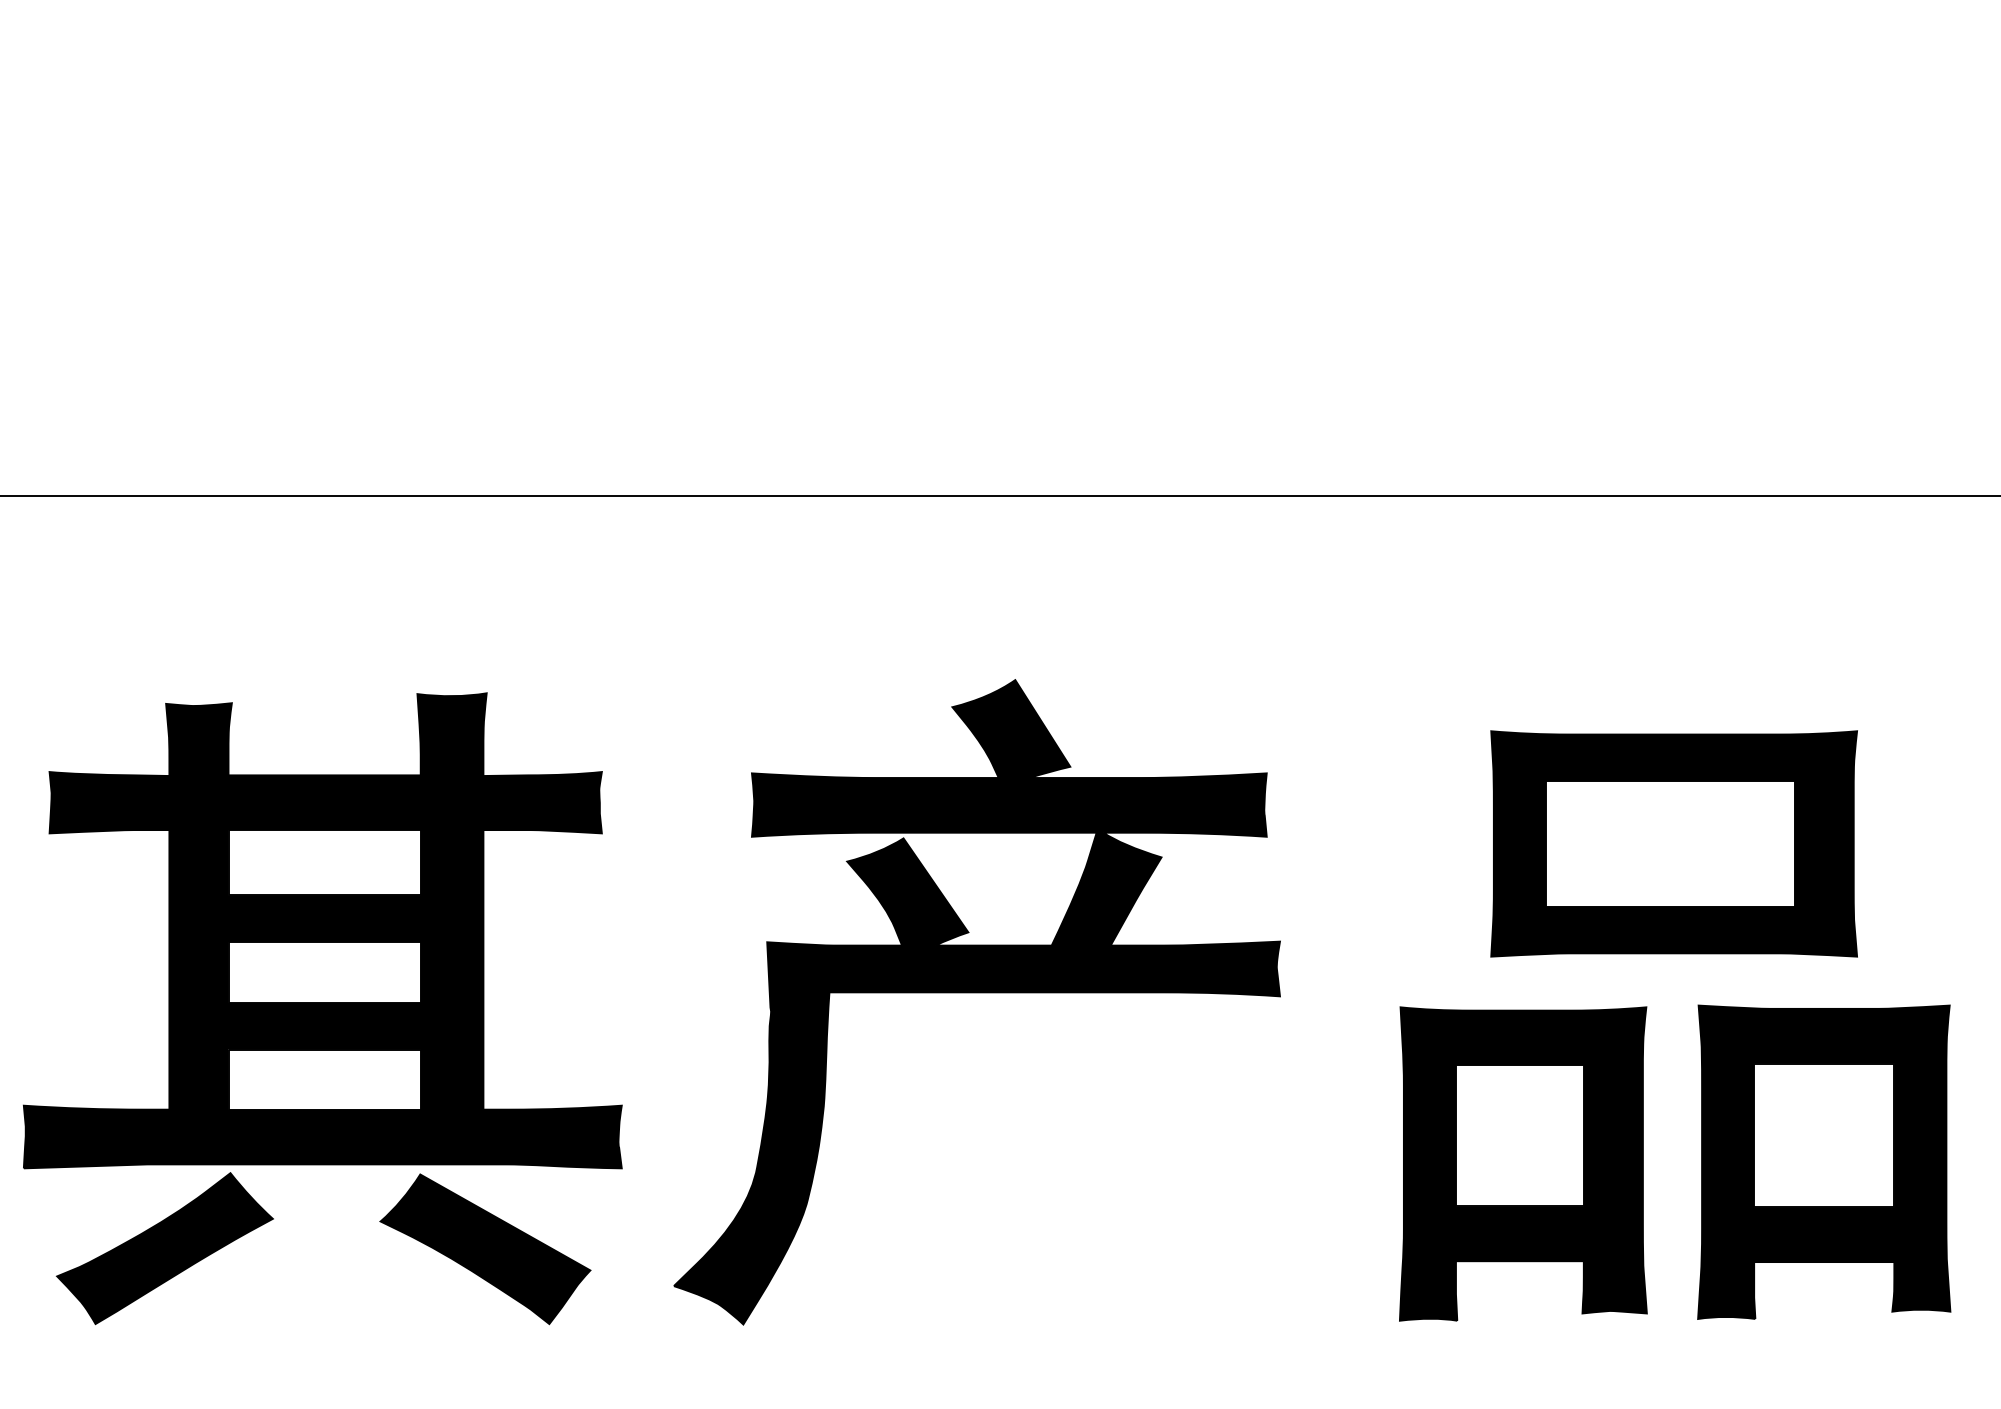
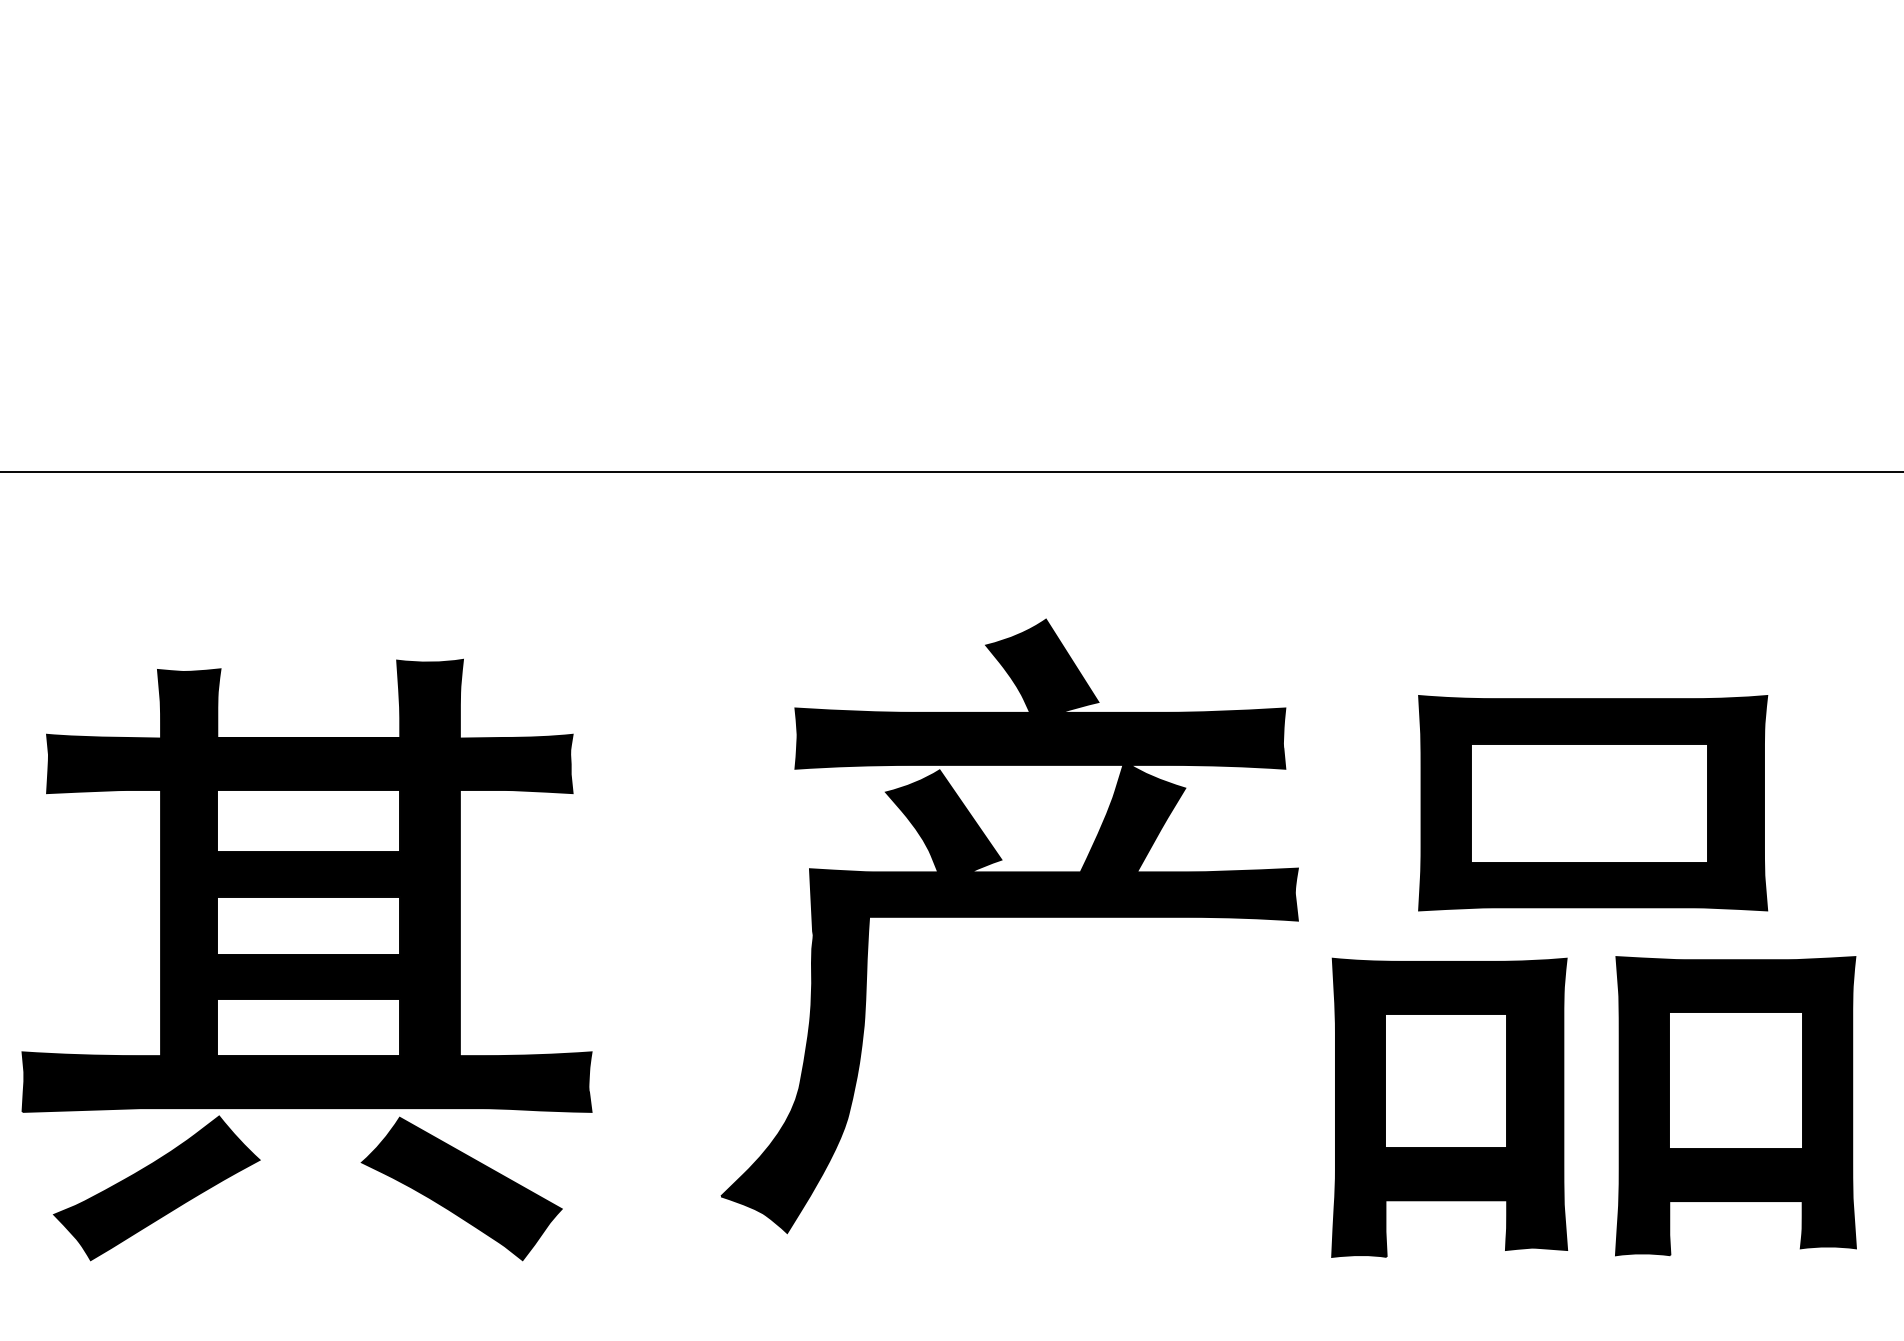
part: (976, 993) -> (1009, 917), moved

